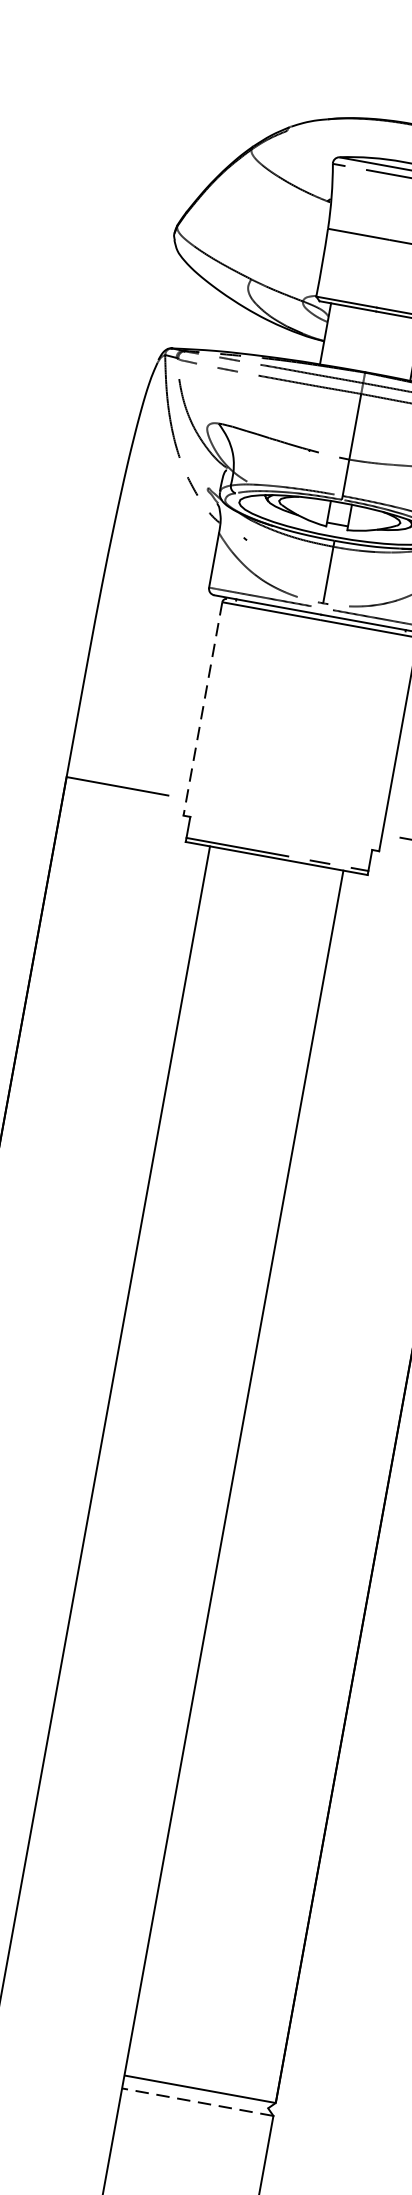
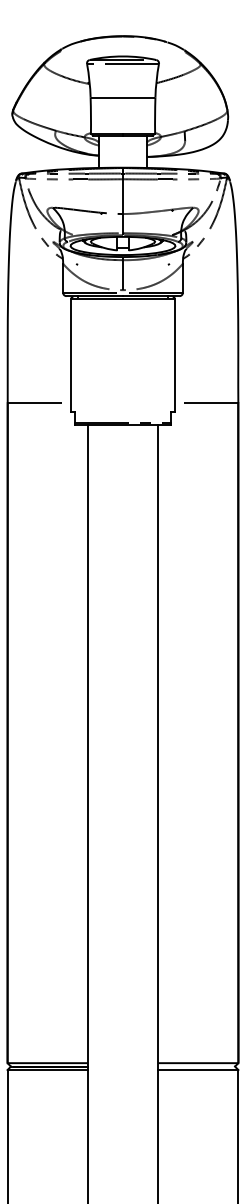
line: (203, 709) -> (71, 355), dashed -> solid
line: (195, 2102) -> (197, 1070), dashed -> solid

